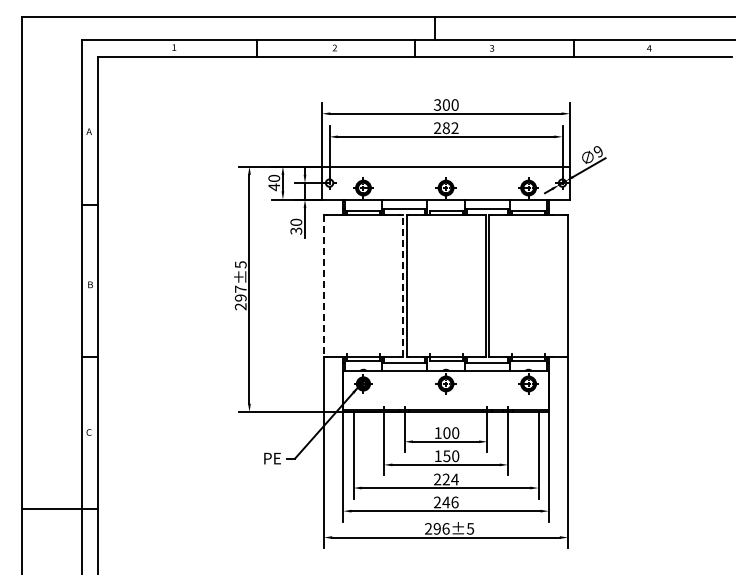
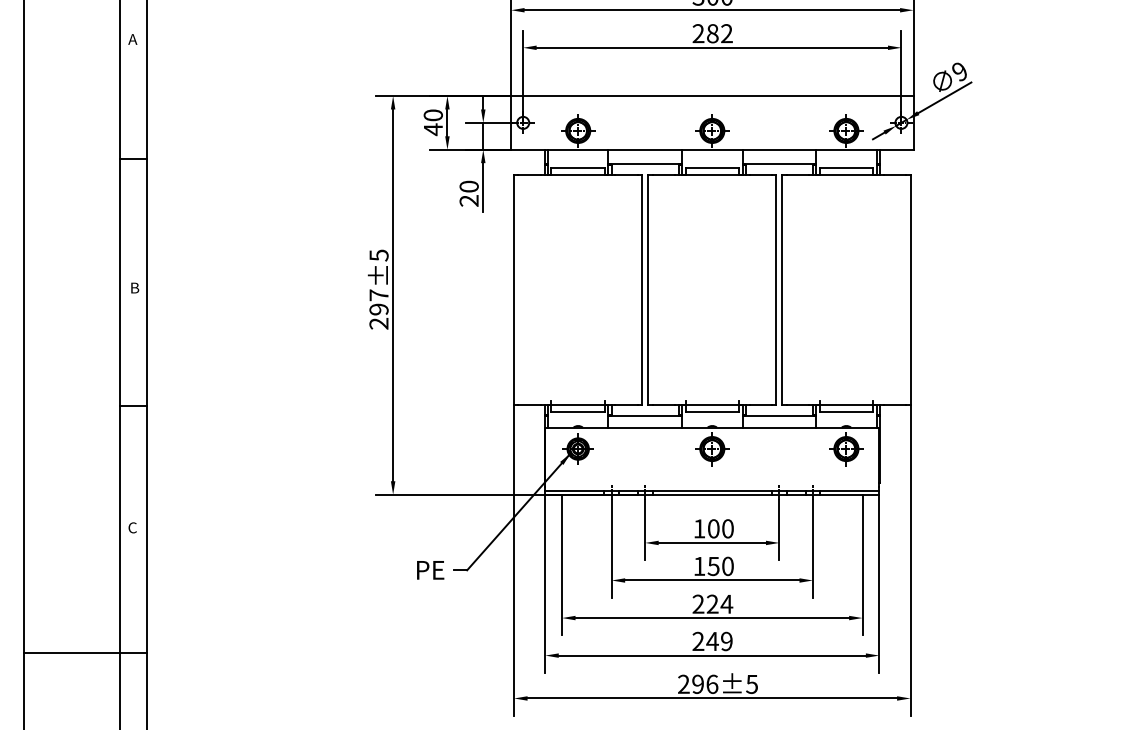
text: (296, 230) -> (469, 199), 30 -> 20
line: (402, 285) -> (641, 289), dashed -> solid
line: (324, 286) -> (514, 290), dashed -> solid
text: (454, 502) -> (726, 641), 246 -> 249

